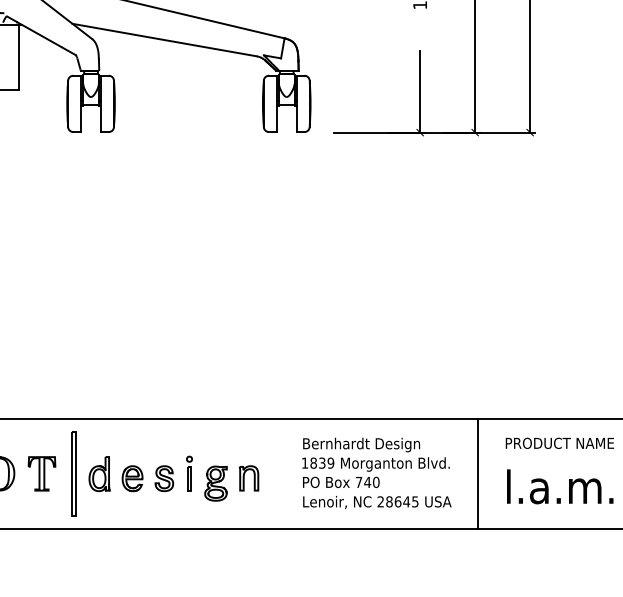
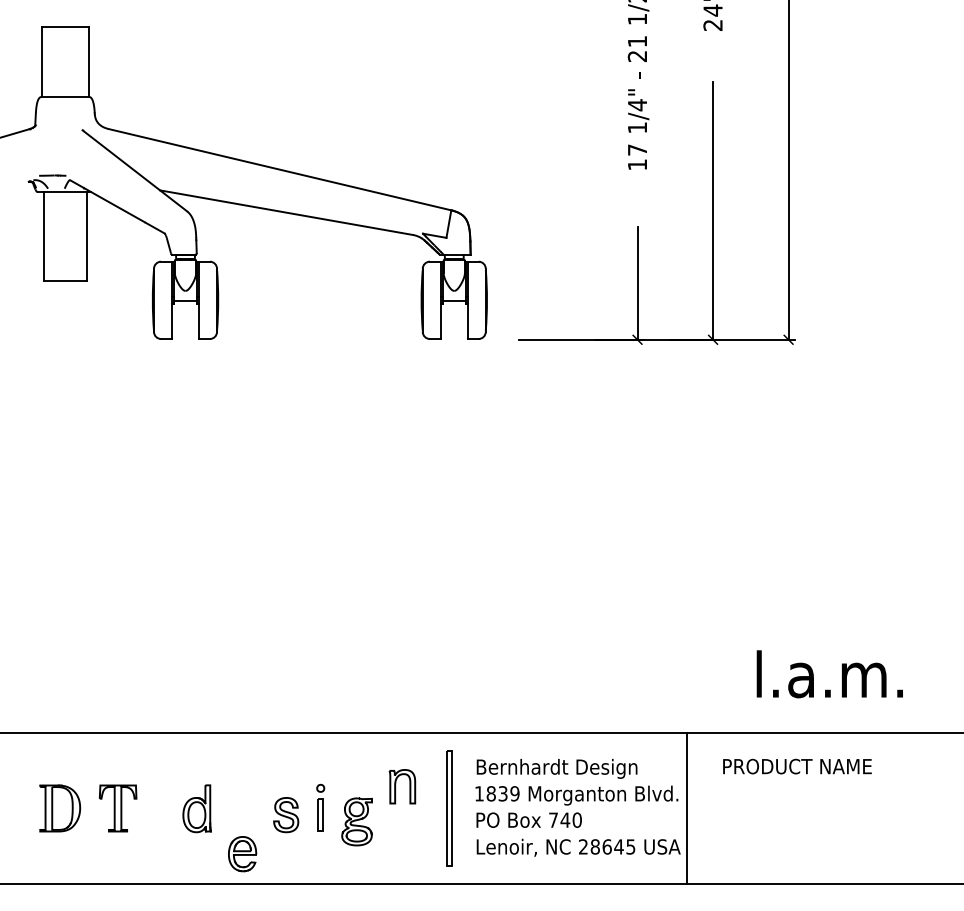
text: (559, 443) -> (797, 766), moved
part: (73, 473) -> (449, 808), moved
line: (477, 473) -> (686, 807), moved
part: (244, 477) -> (396, 785), moved
part: (132, 478) -> (242, 854), moved
text: (559, 486) -> (829, 674), moved

